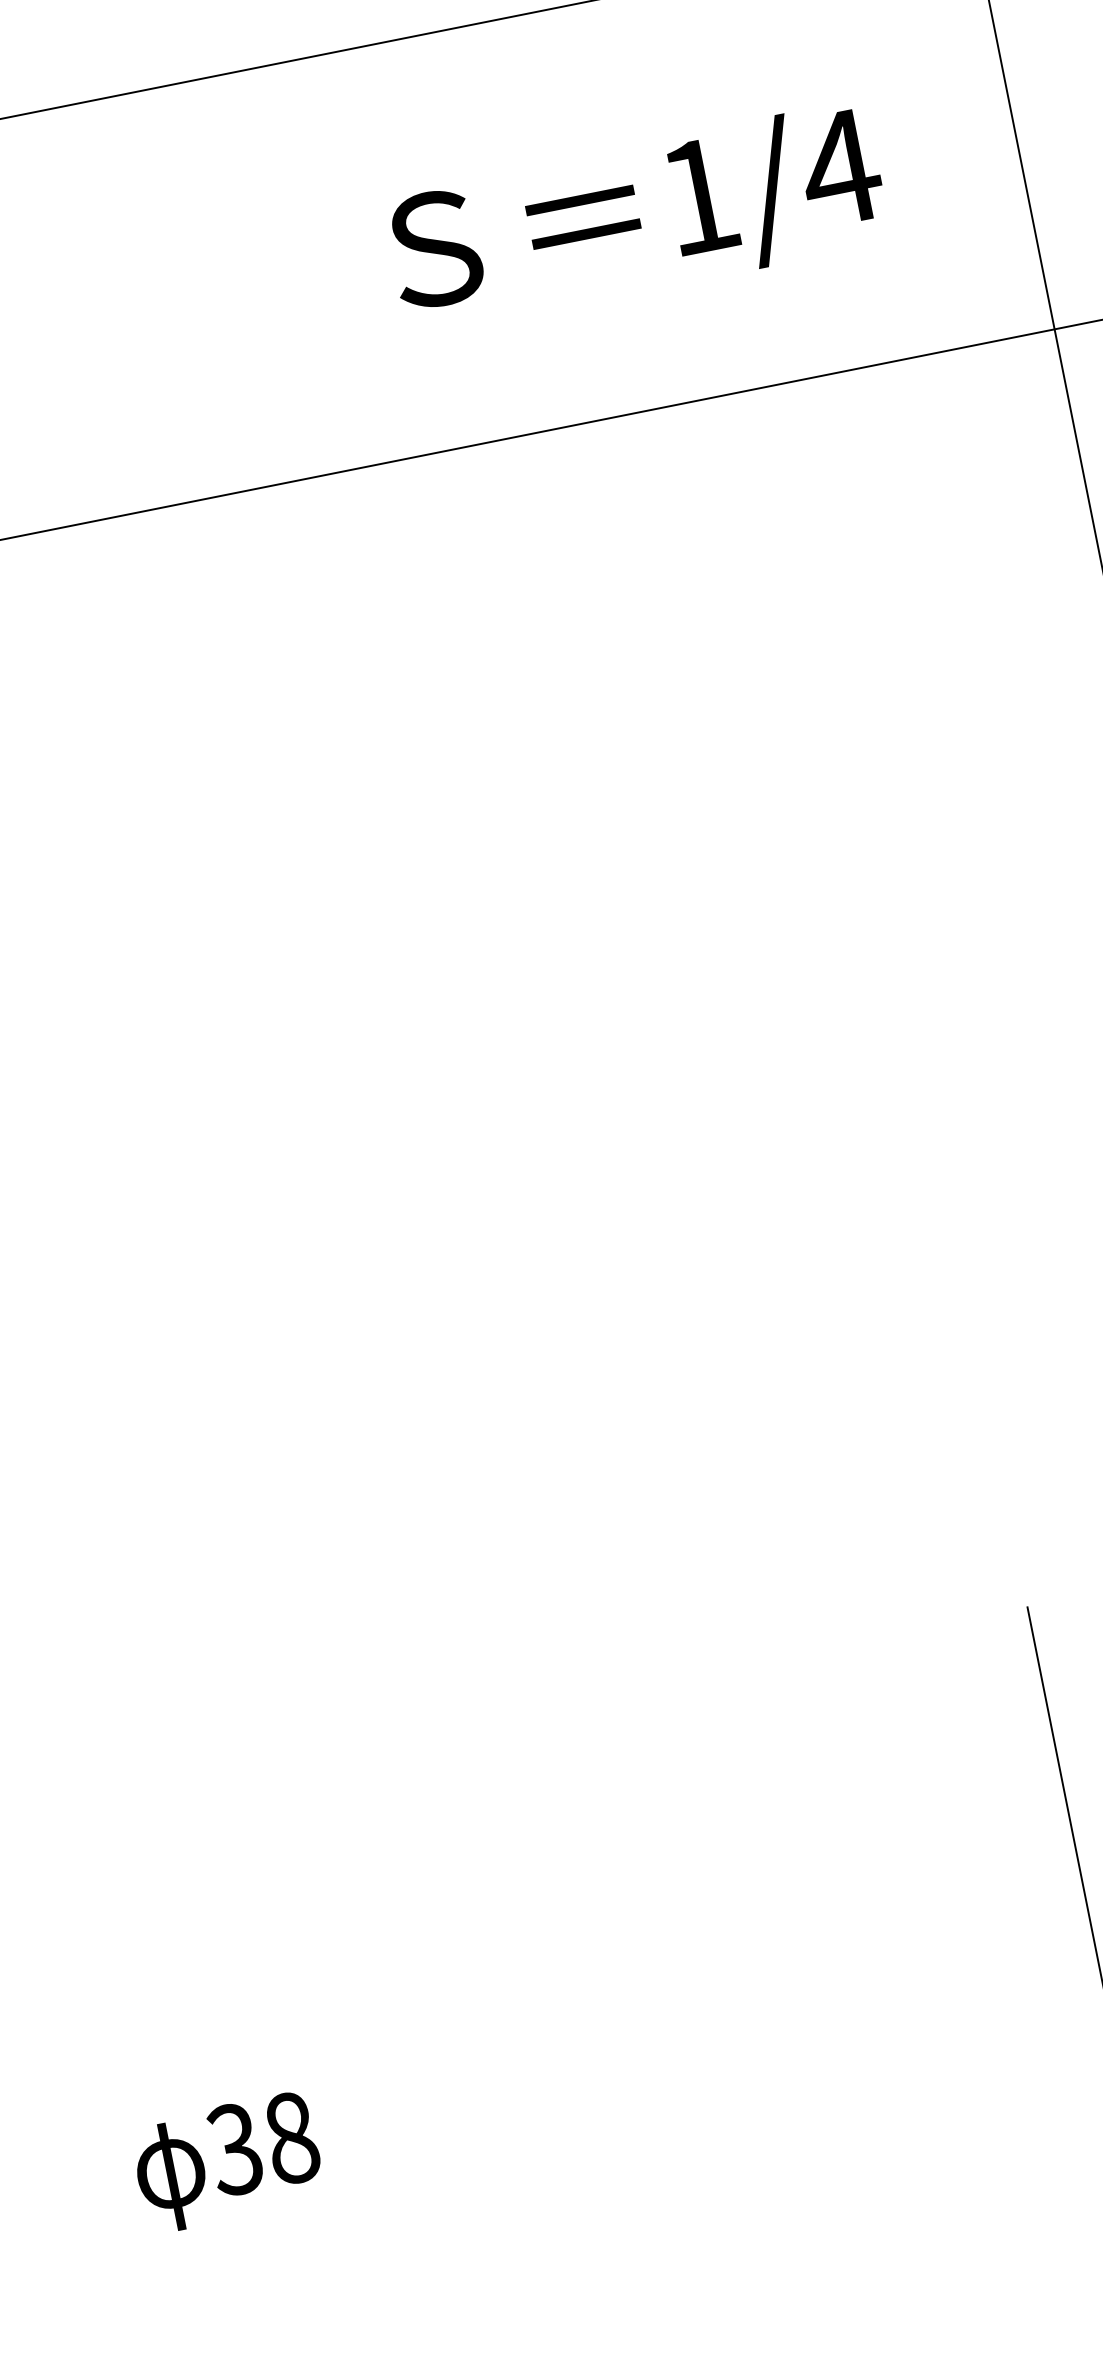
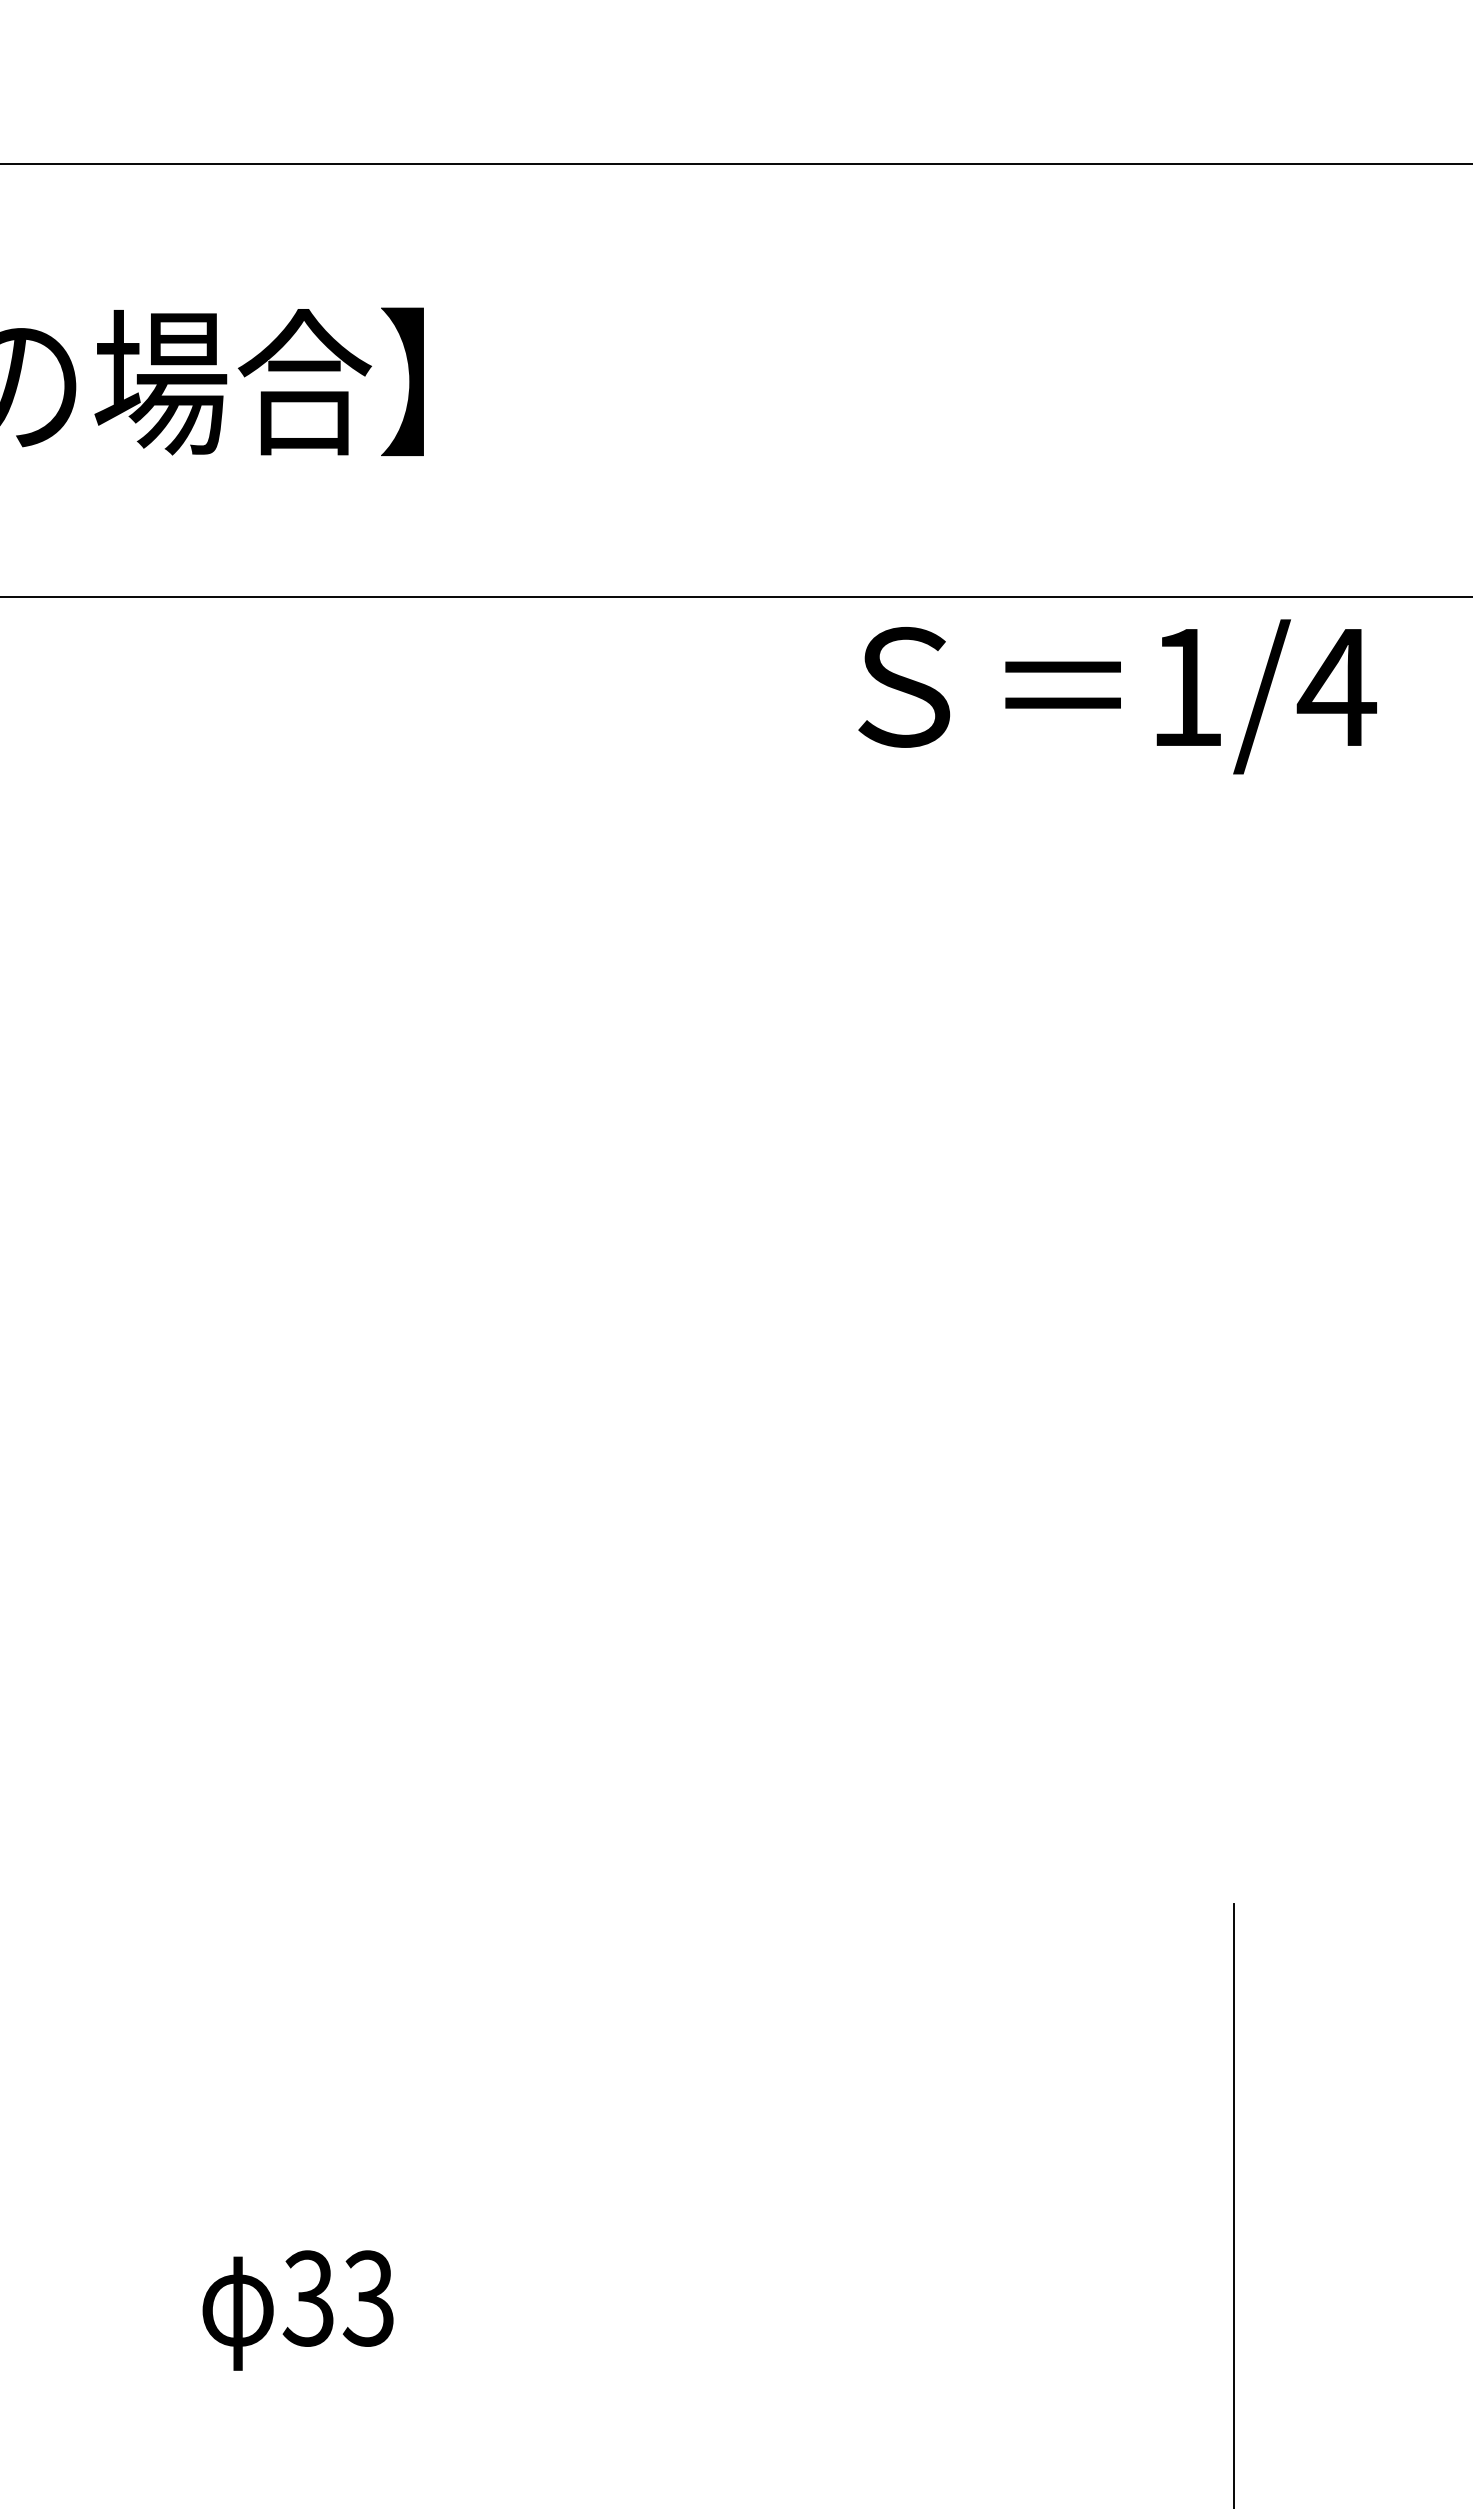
text: (636, 217) -> (1117, 696), moved
text: (290, 2138) -> (368, 2298), 38 -> 33

